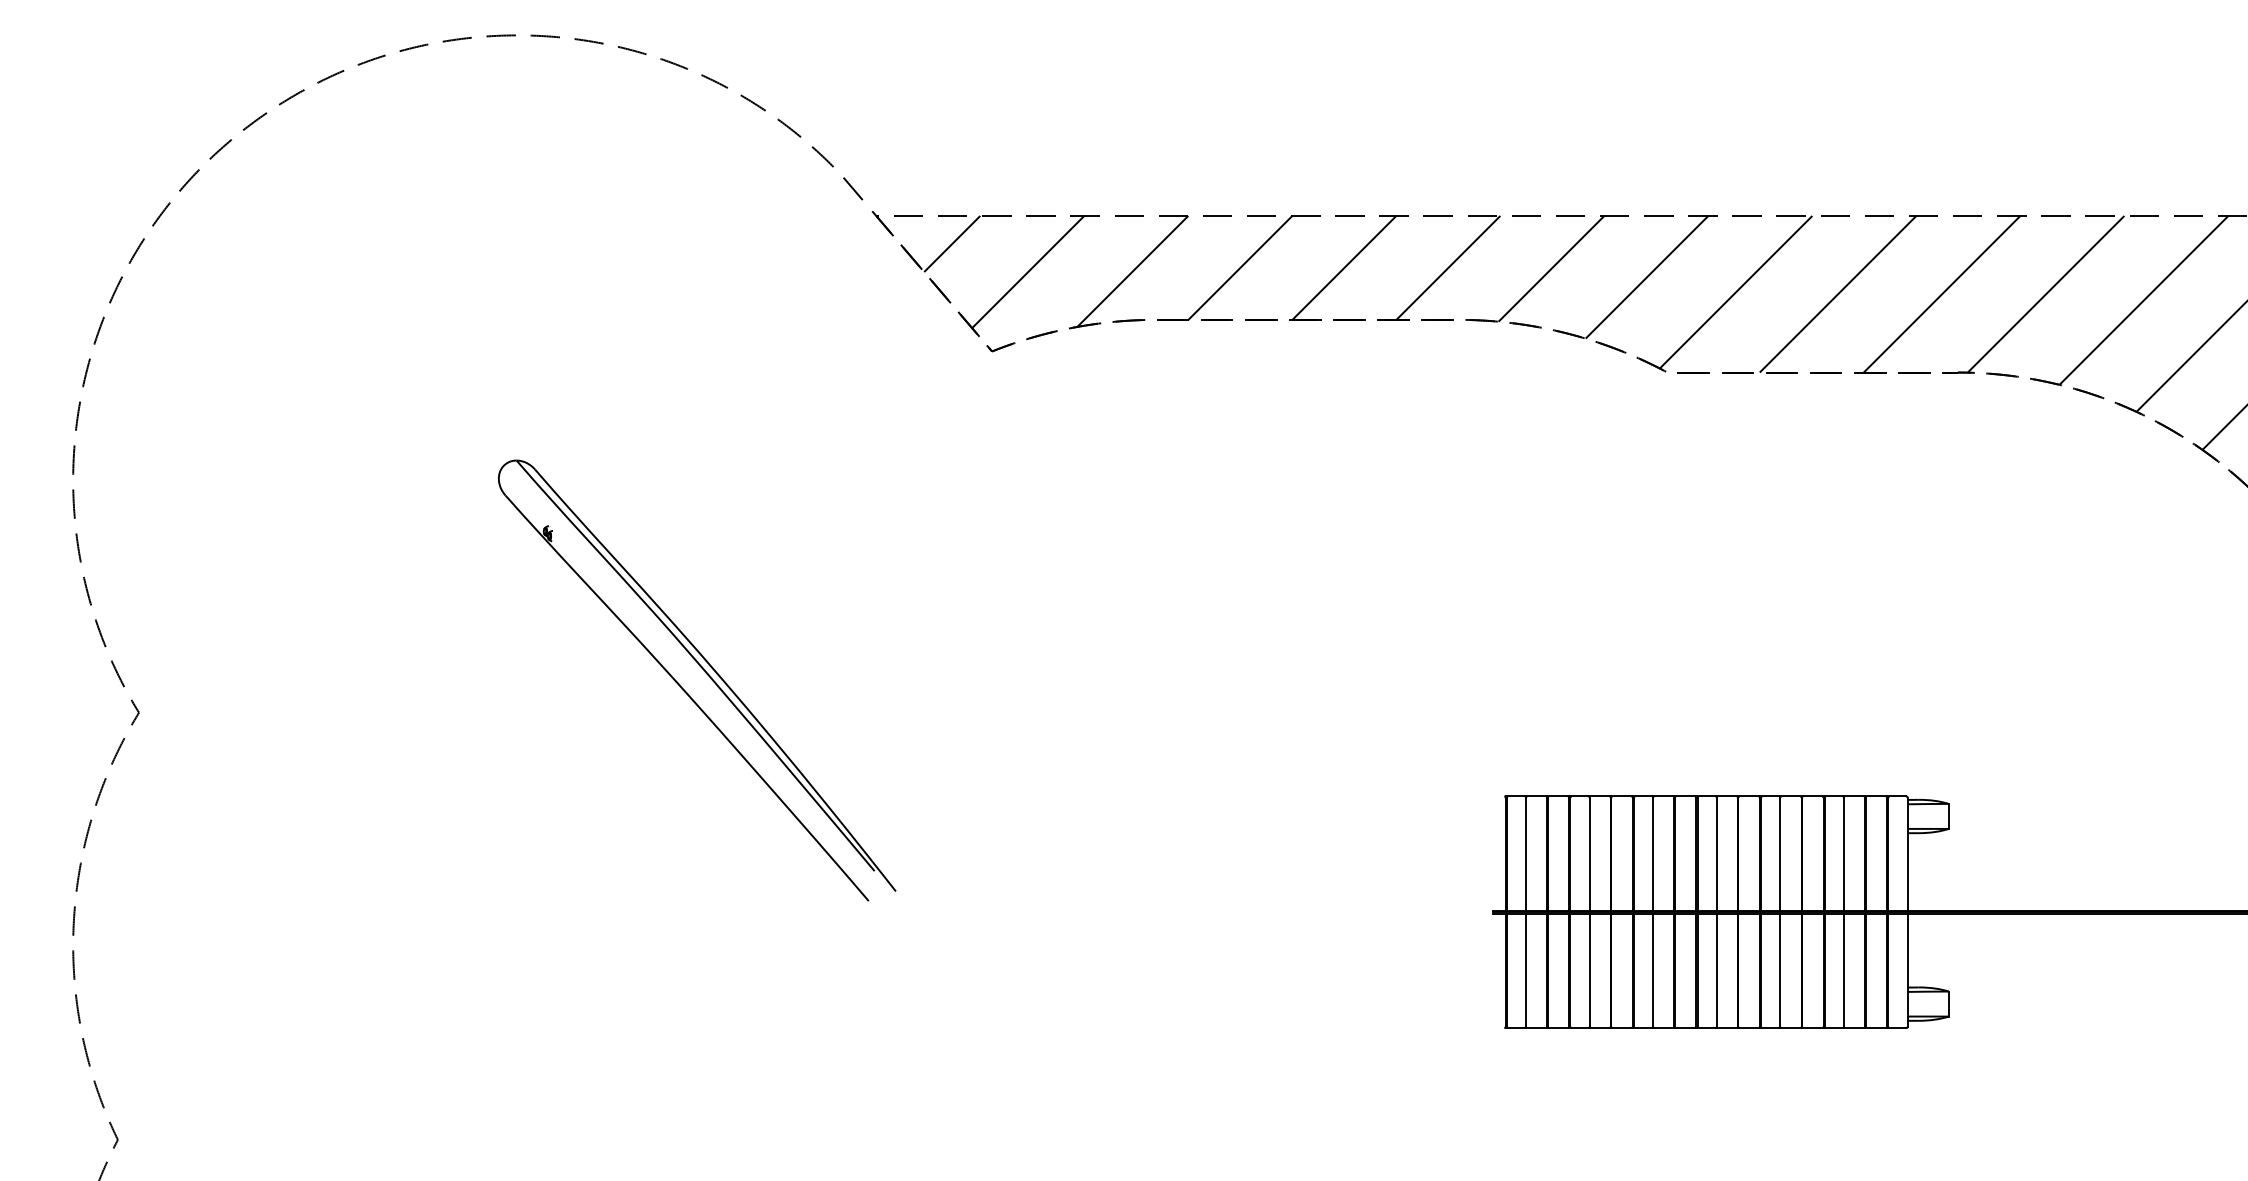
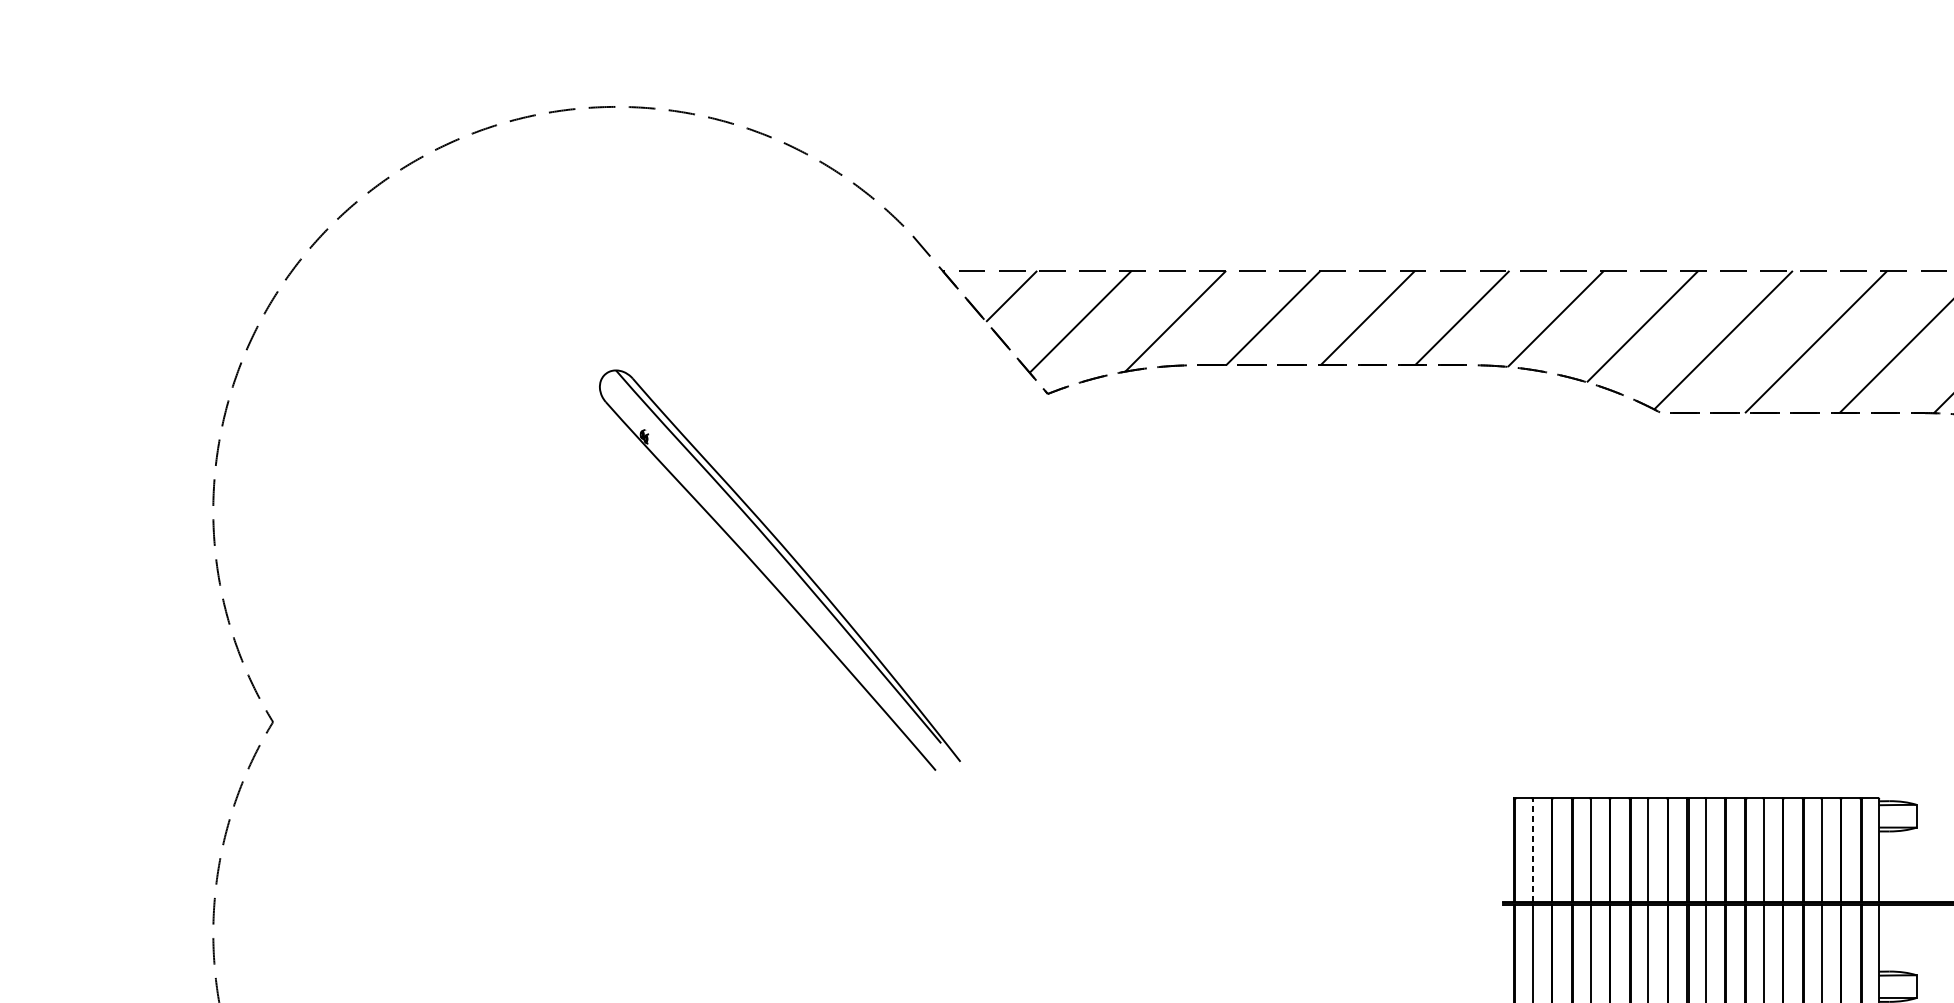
part: (705, 673) -> (787, 563), moved
line: (1526, 854) -> (1533, 850), solid -> dashed

